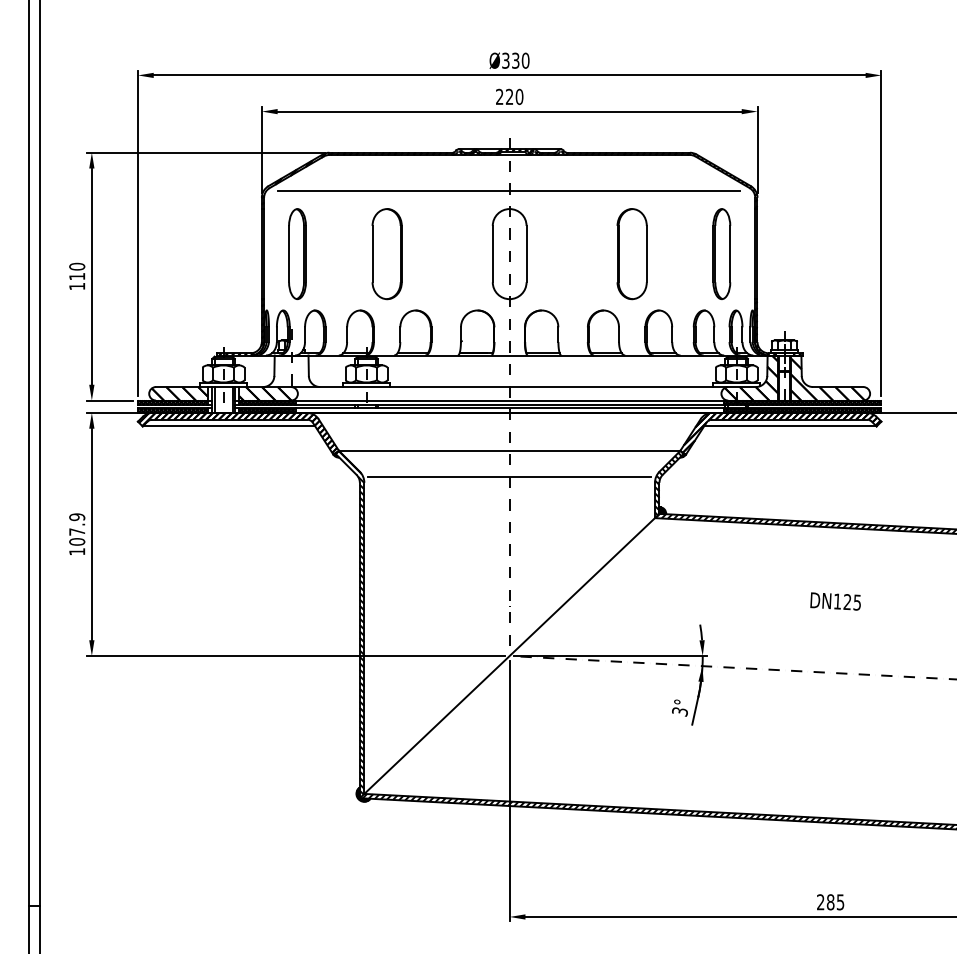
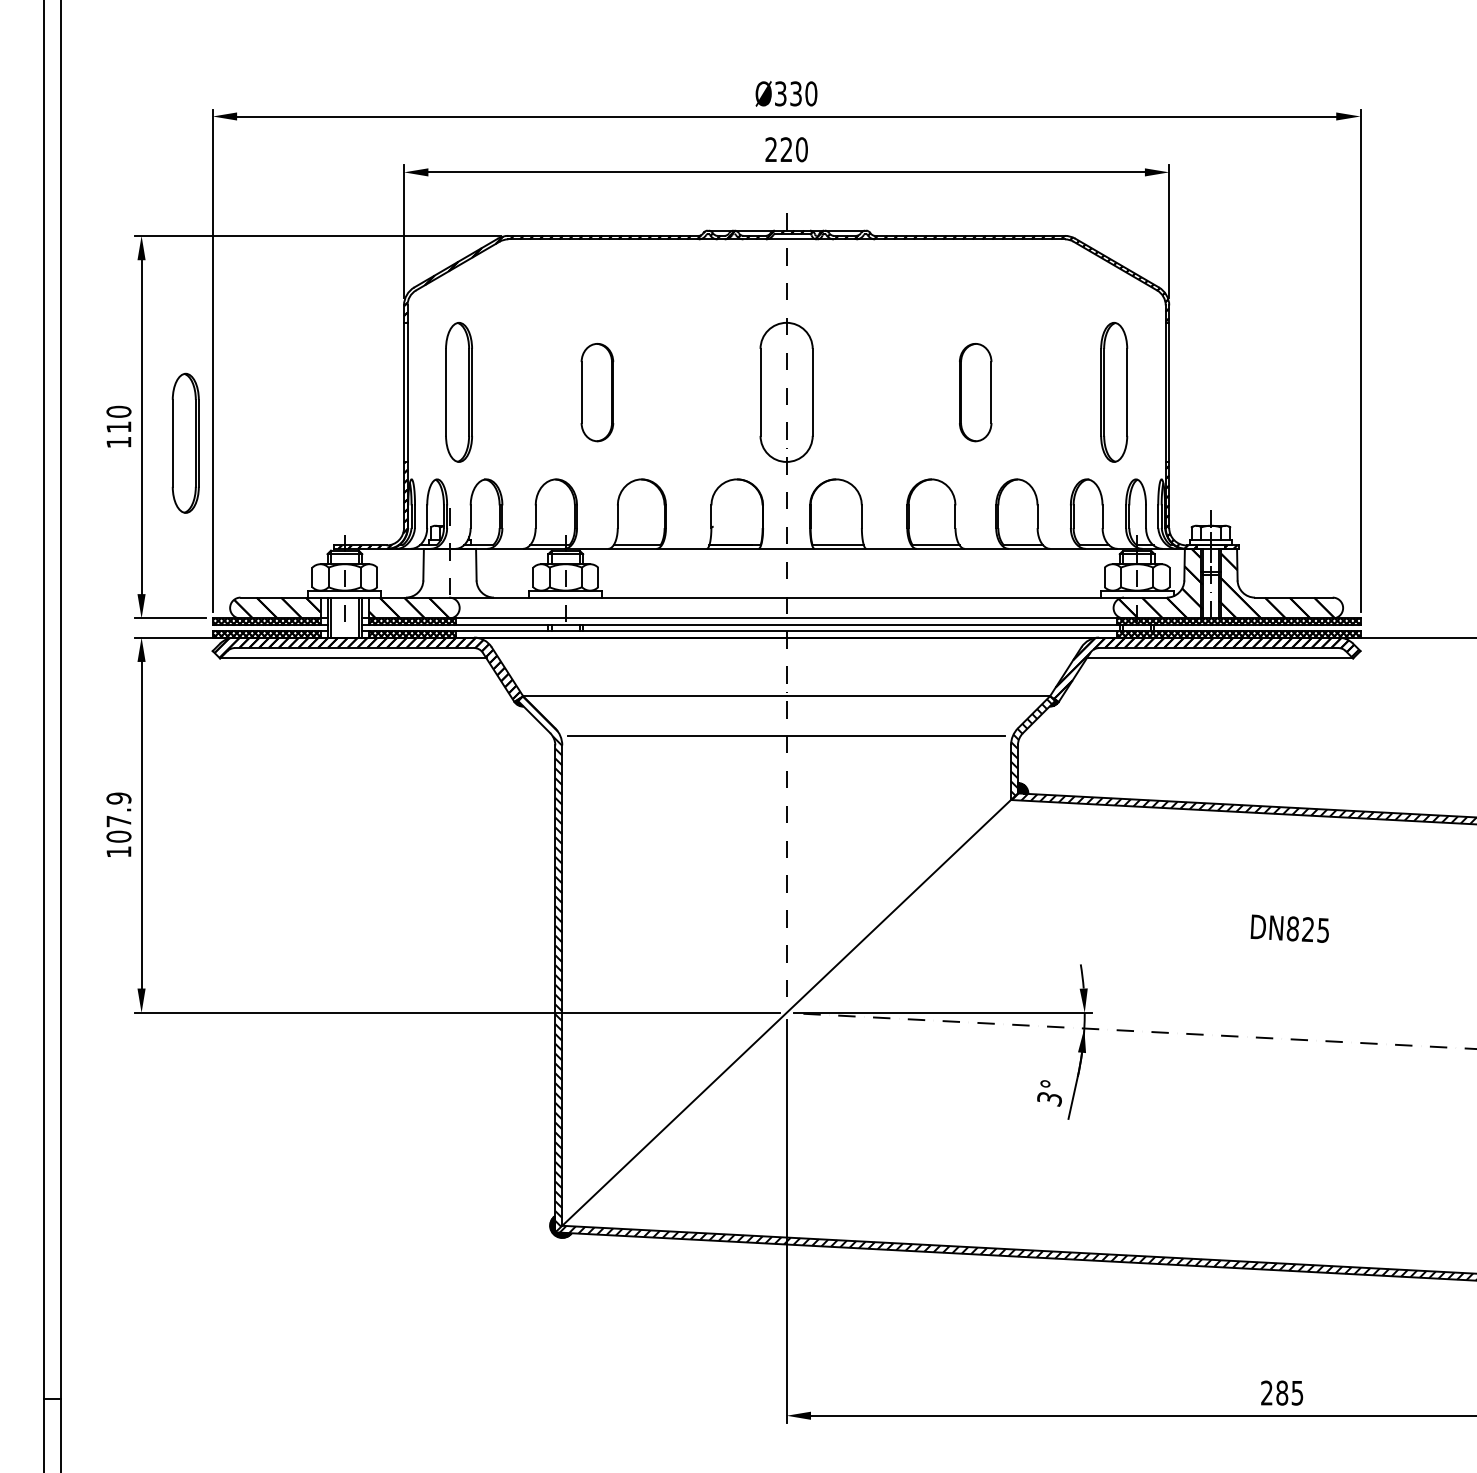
line: (509, 191) -> (786, 295), removed
part: (386, 254) -> (596, 392), size x0.7
part: (631, 254) -> (974, 392), size x0.7
part: (120, 287) -> (185, 443), added
text: (837, 601) -> (1292, 928), DN125 -> DN825

